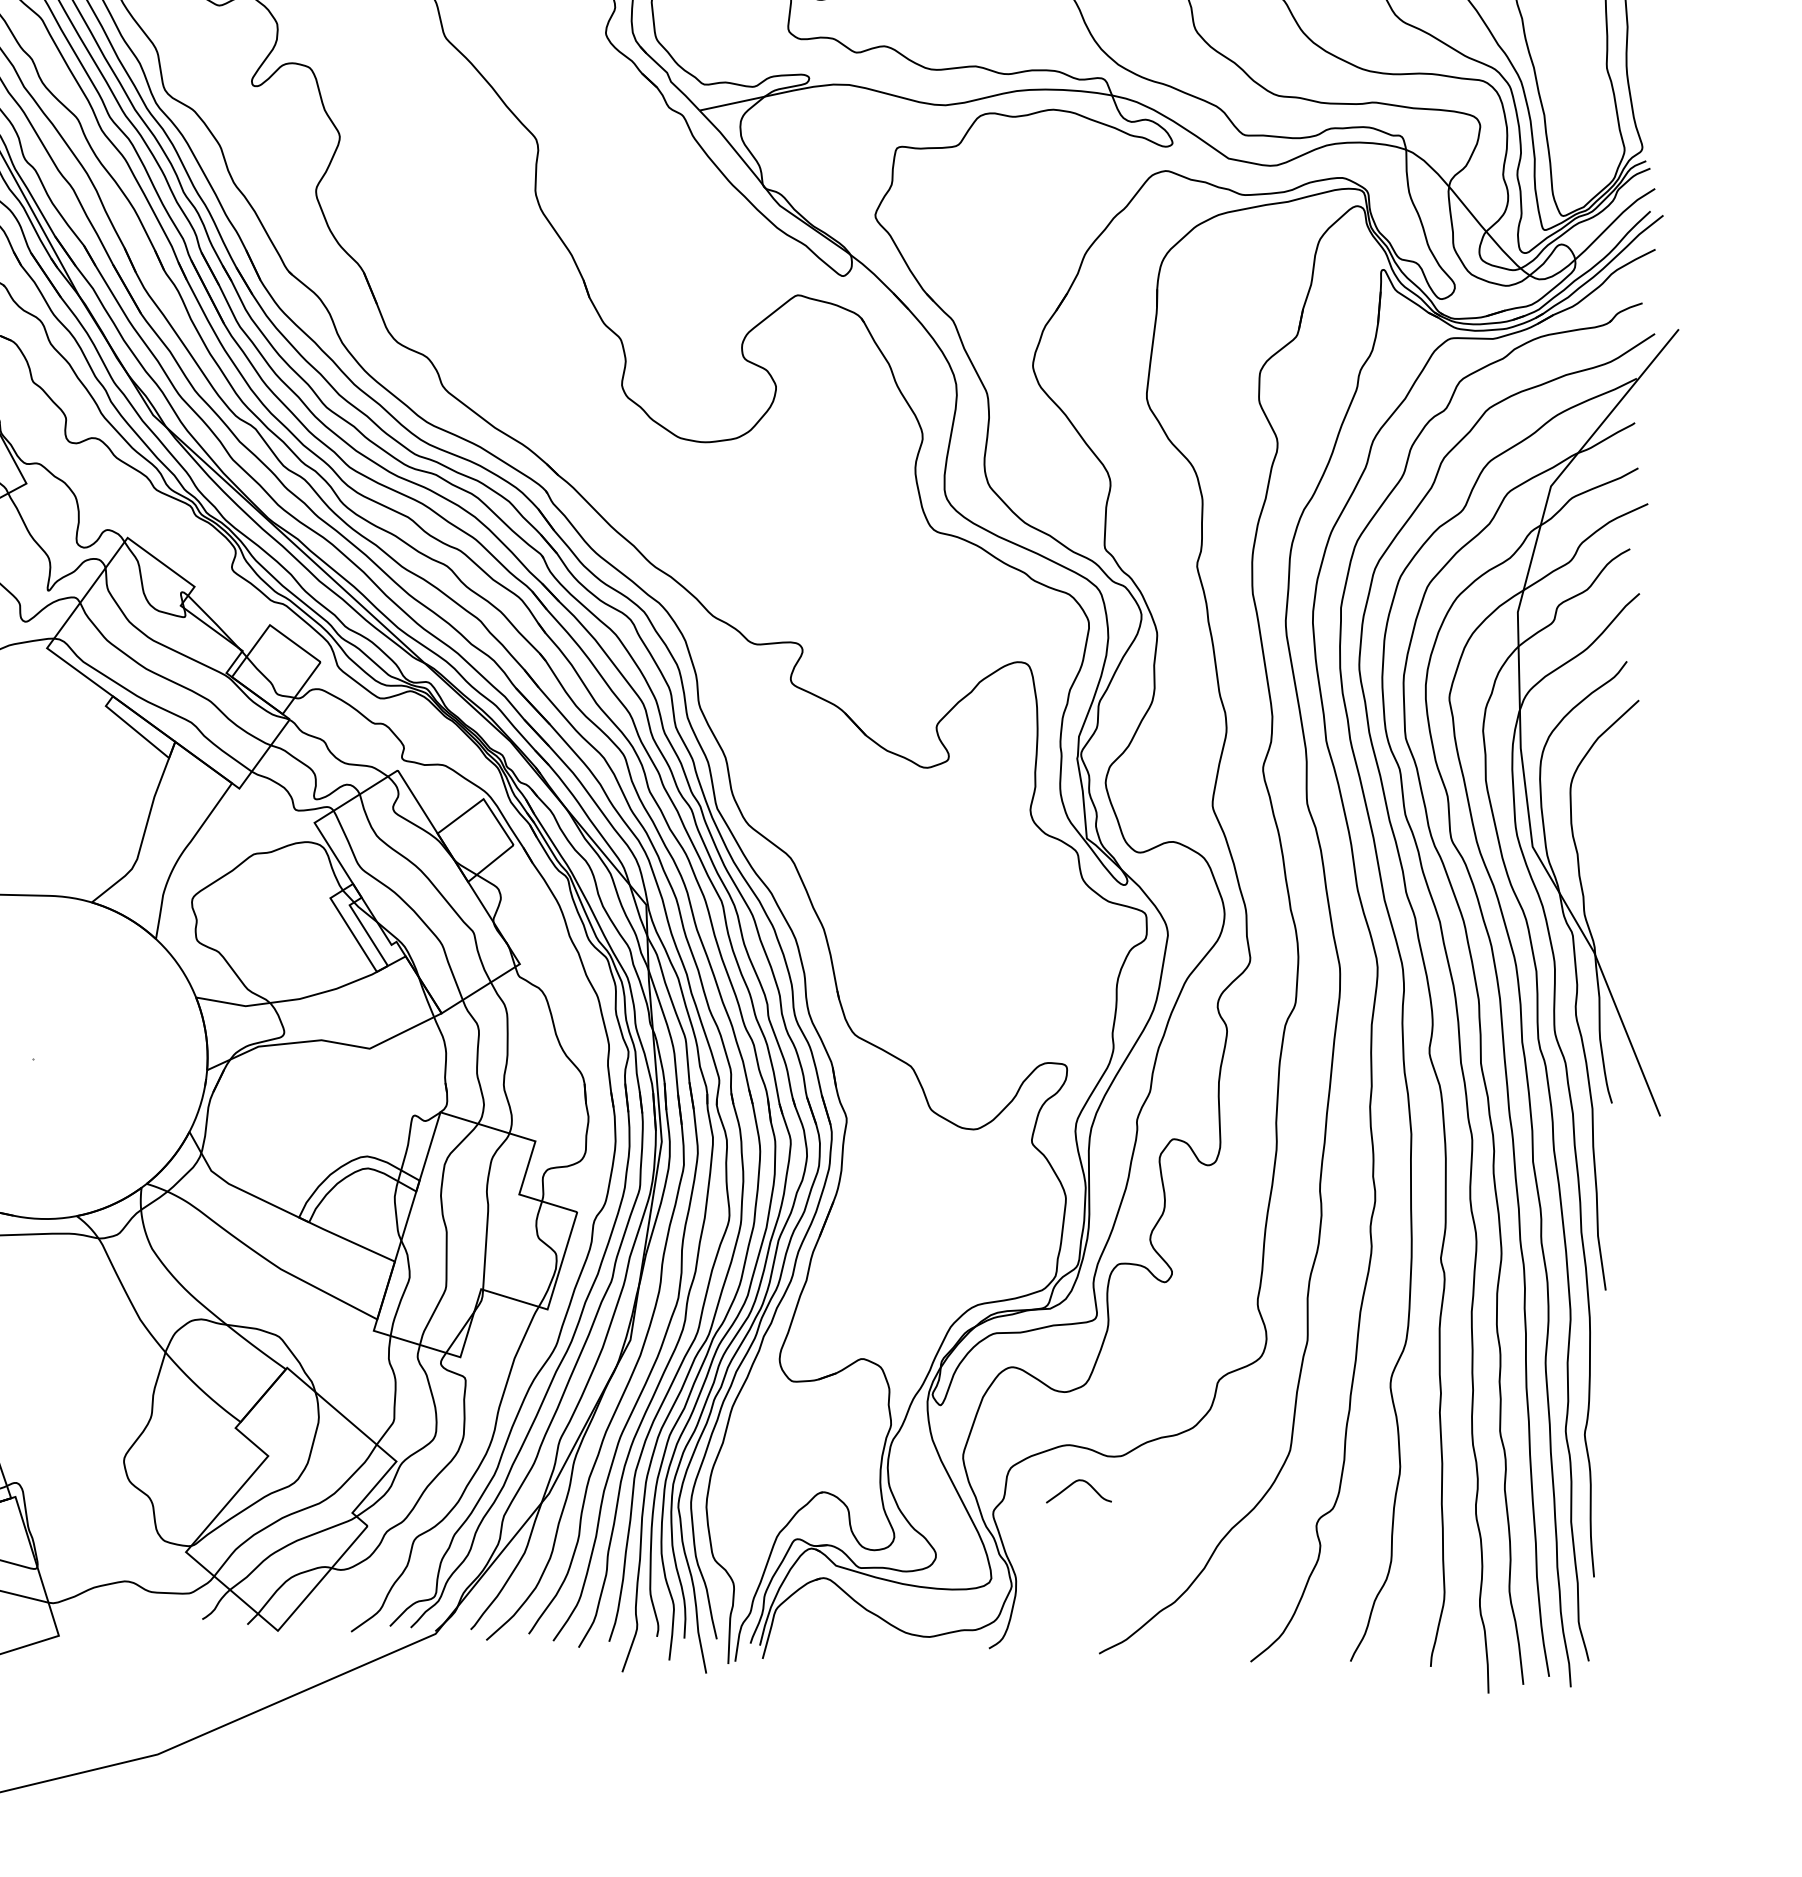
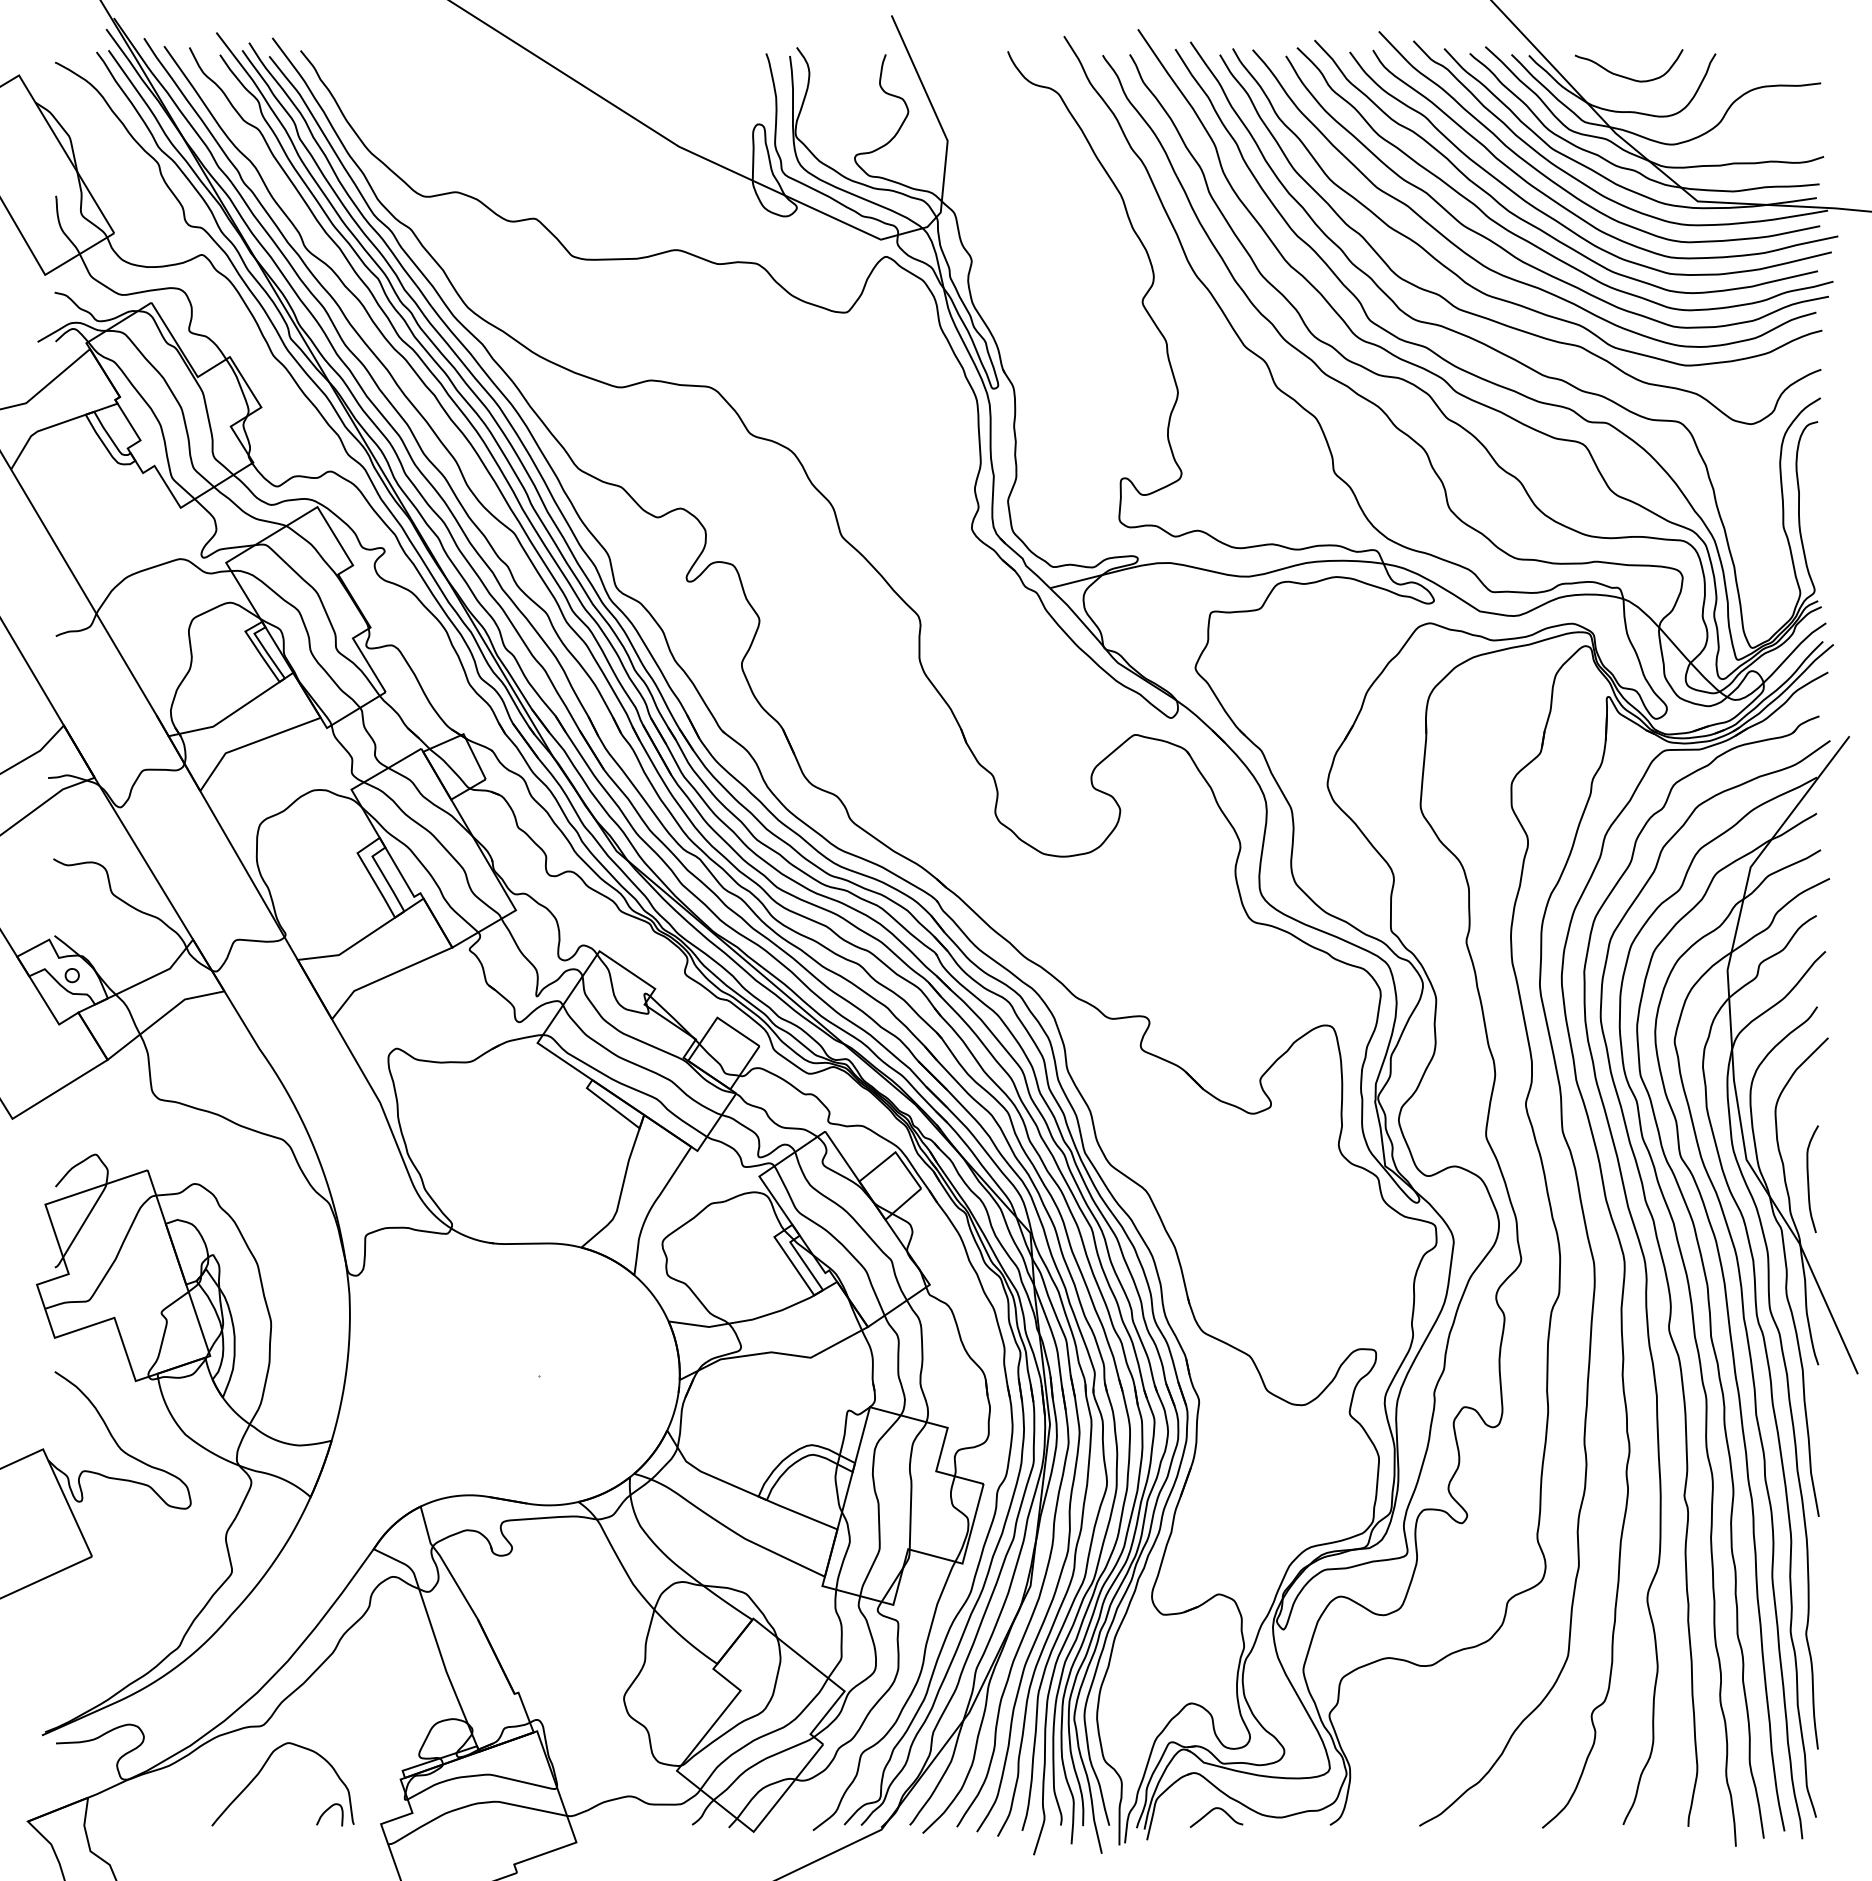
curve: (1609, 876) -> (1809, 1181), added
curve: (1075, 1483) -> (1213, 1810), moved

